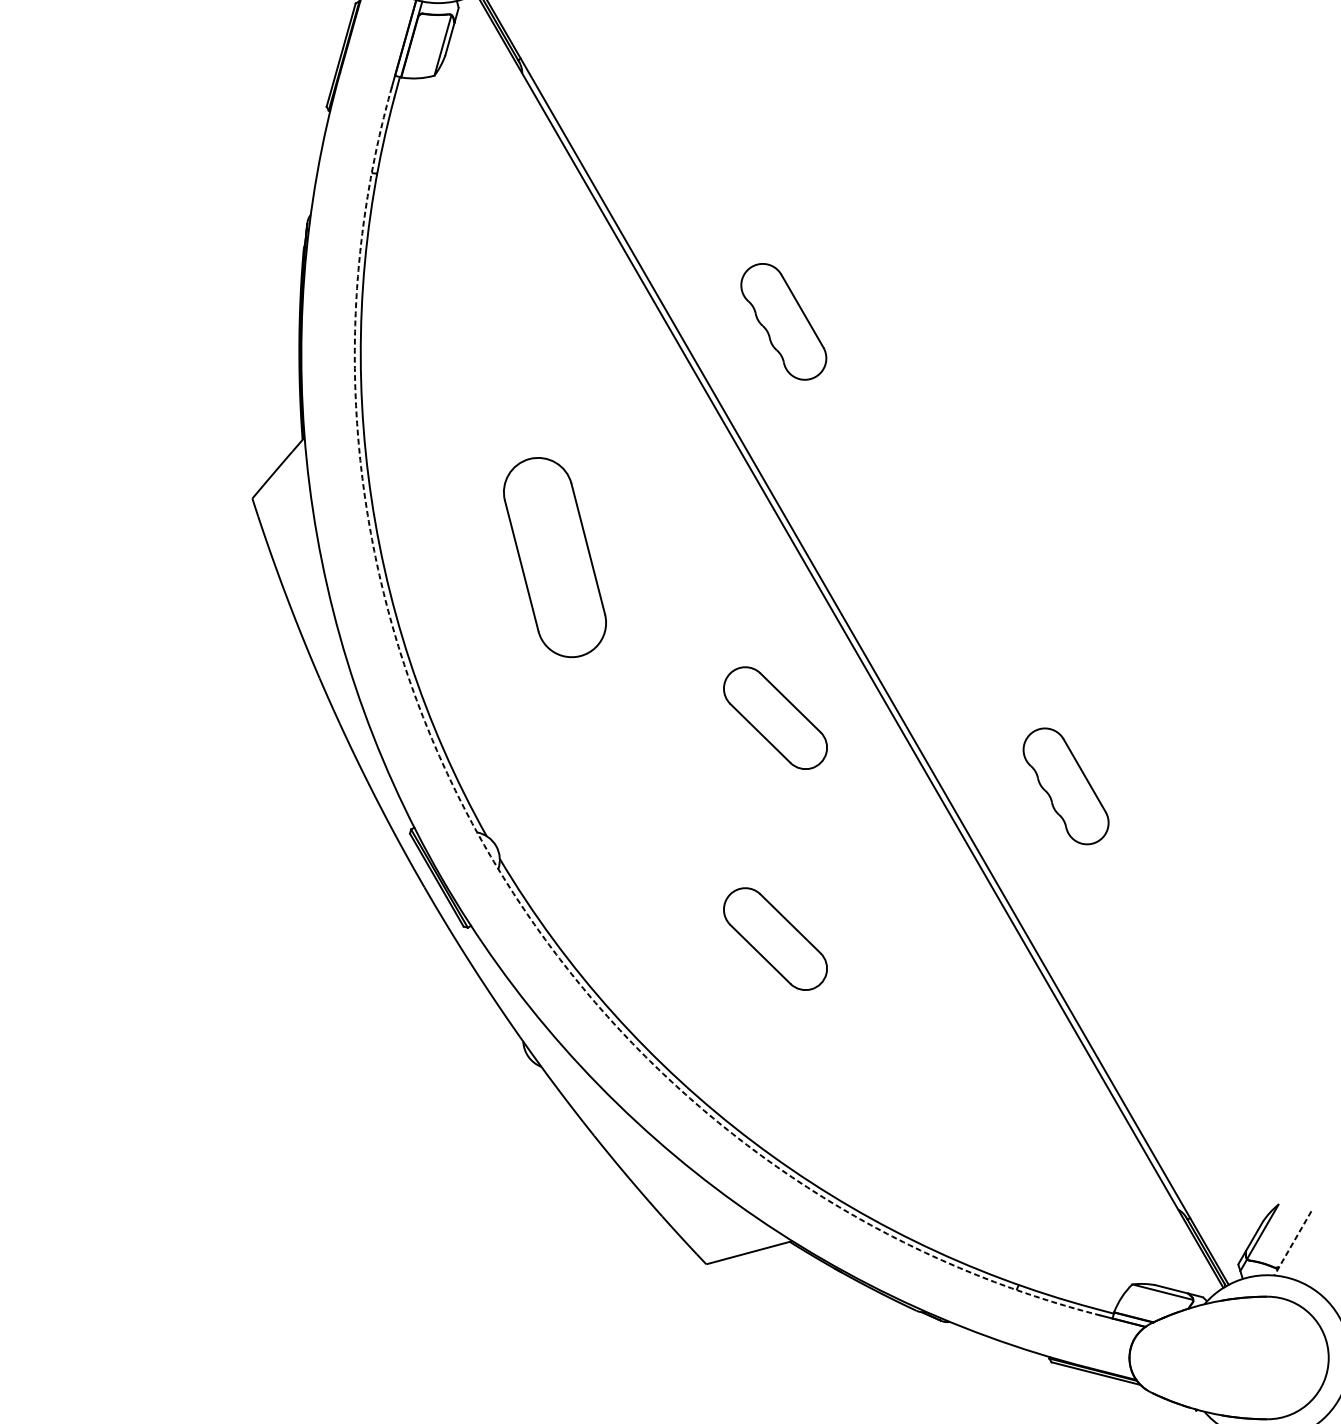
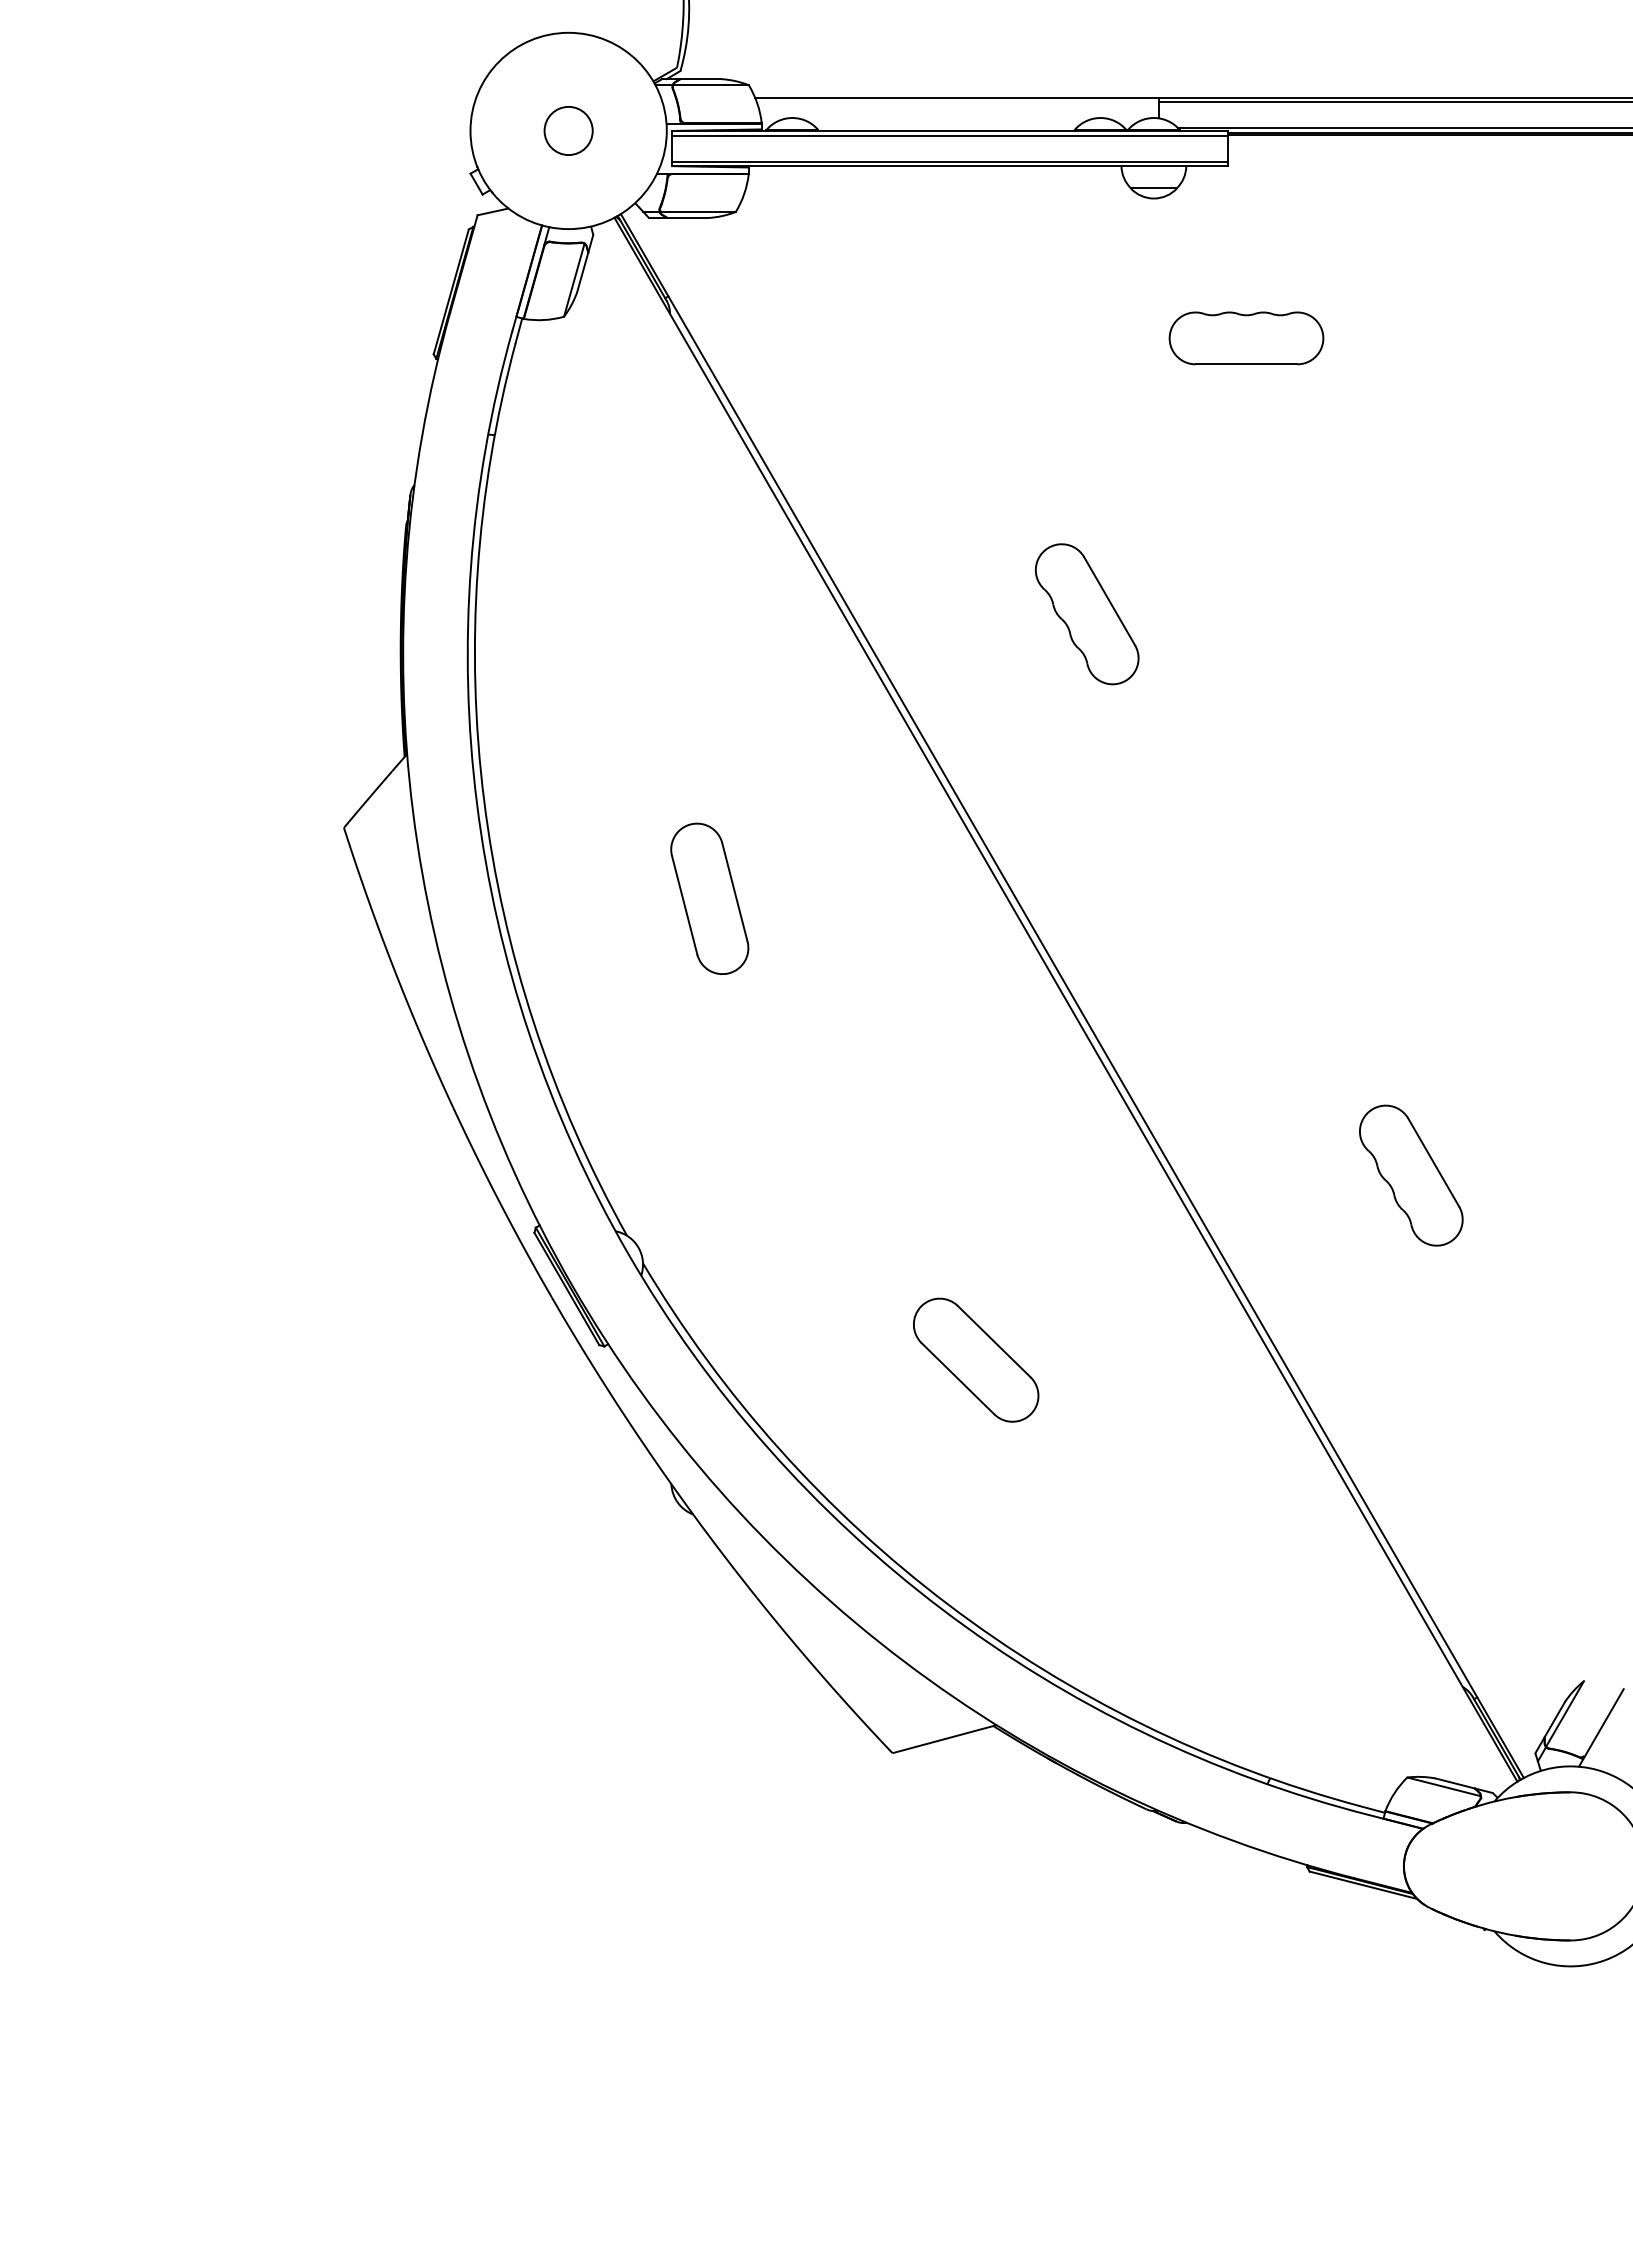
part: (999, 93) -> (1246, 338), added
part: (784, 322) -> (1087, 614), moved
part: (554, 557) -> (709, 898), size x0.62
part: (775, 717) -> (976, 1092), removed
part: (1066, 786) -> (1411, 1175), moved
arc: (487, 850) -> (628, 1253), dashed -> solid
line: (1292, 1243) -> (1601, 1727), dashed -> solid

